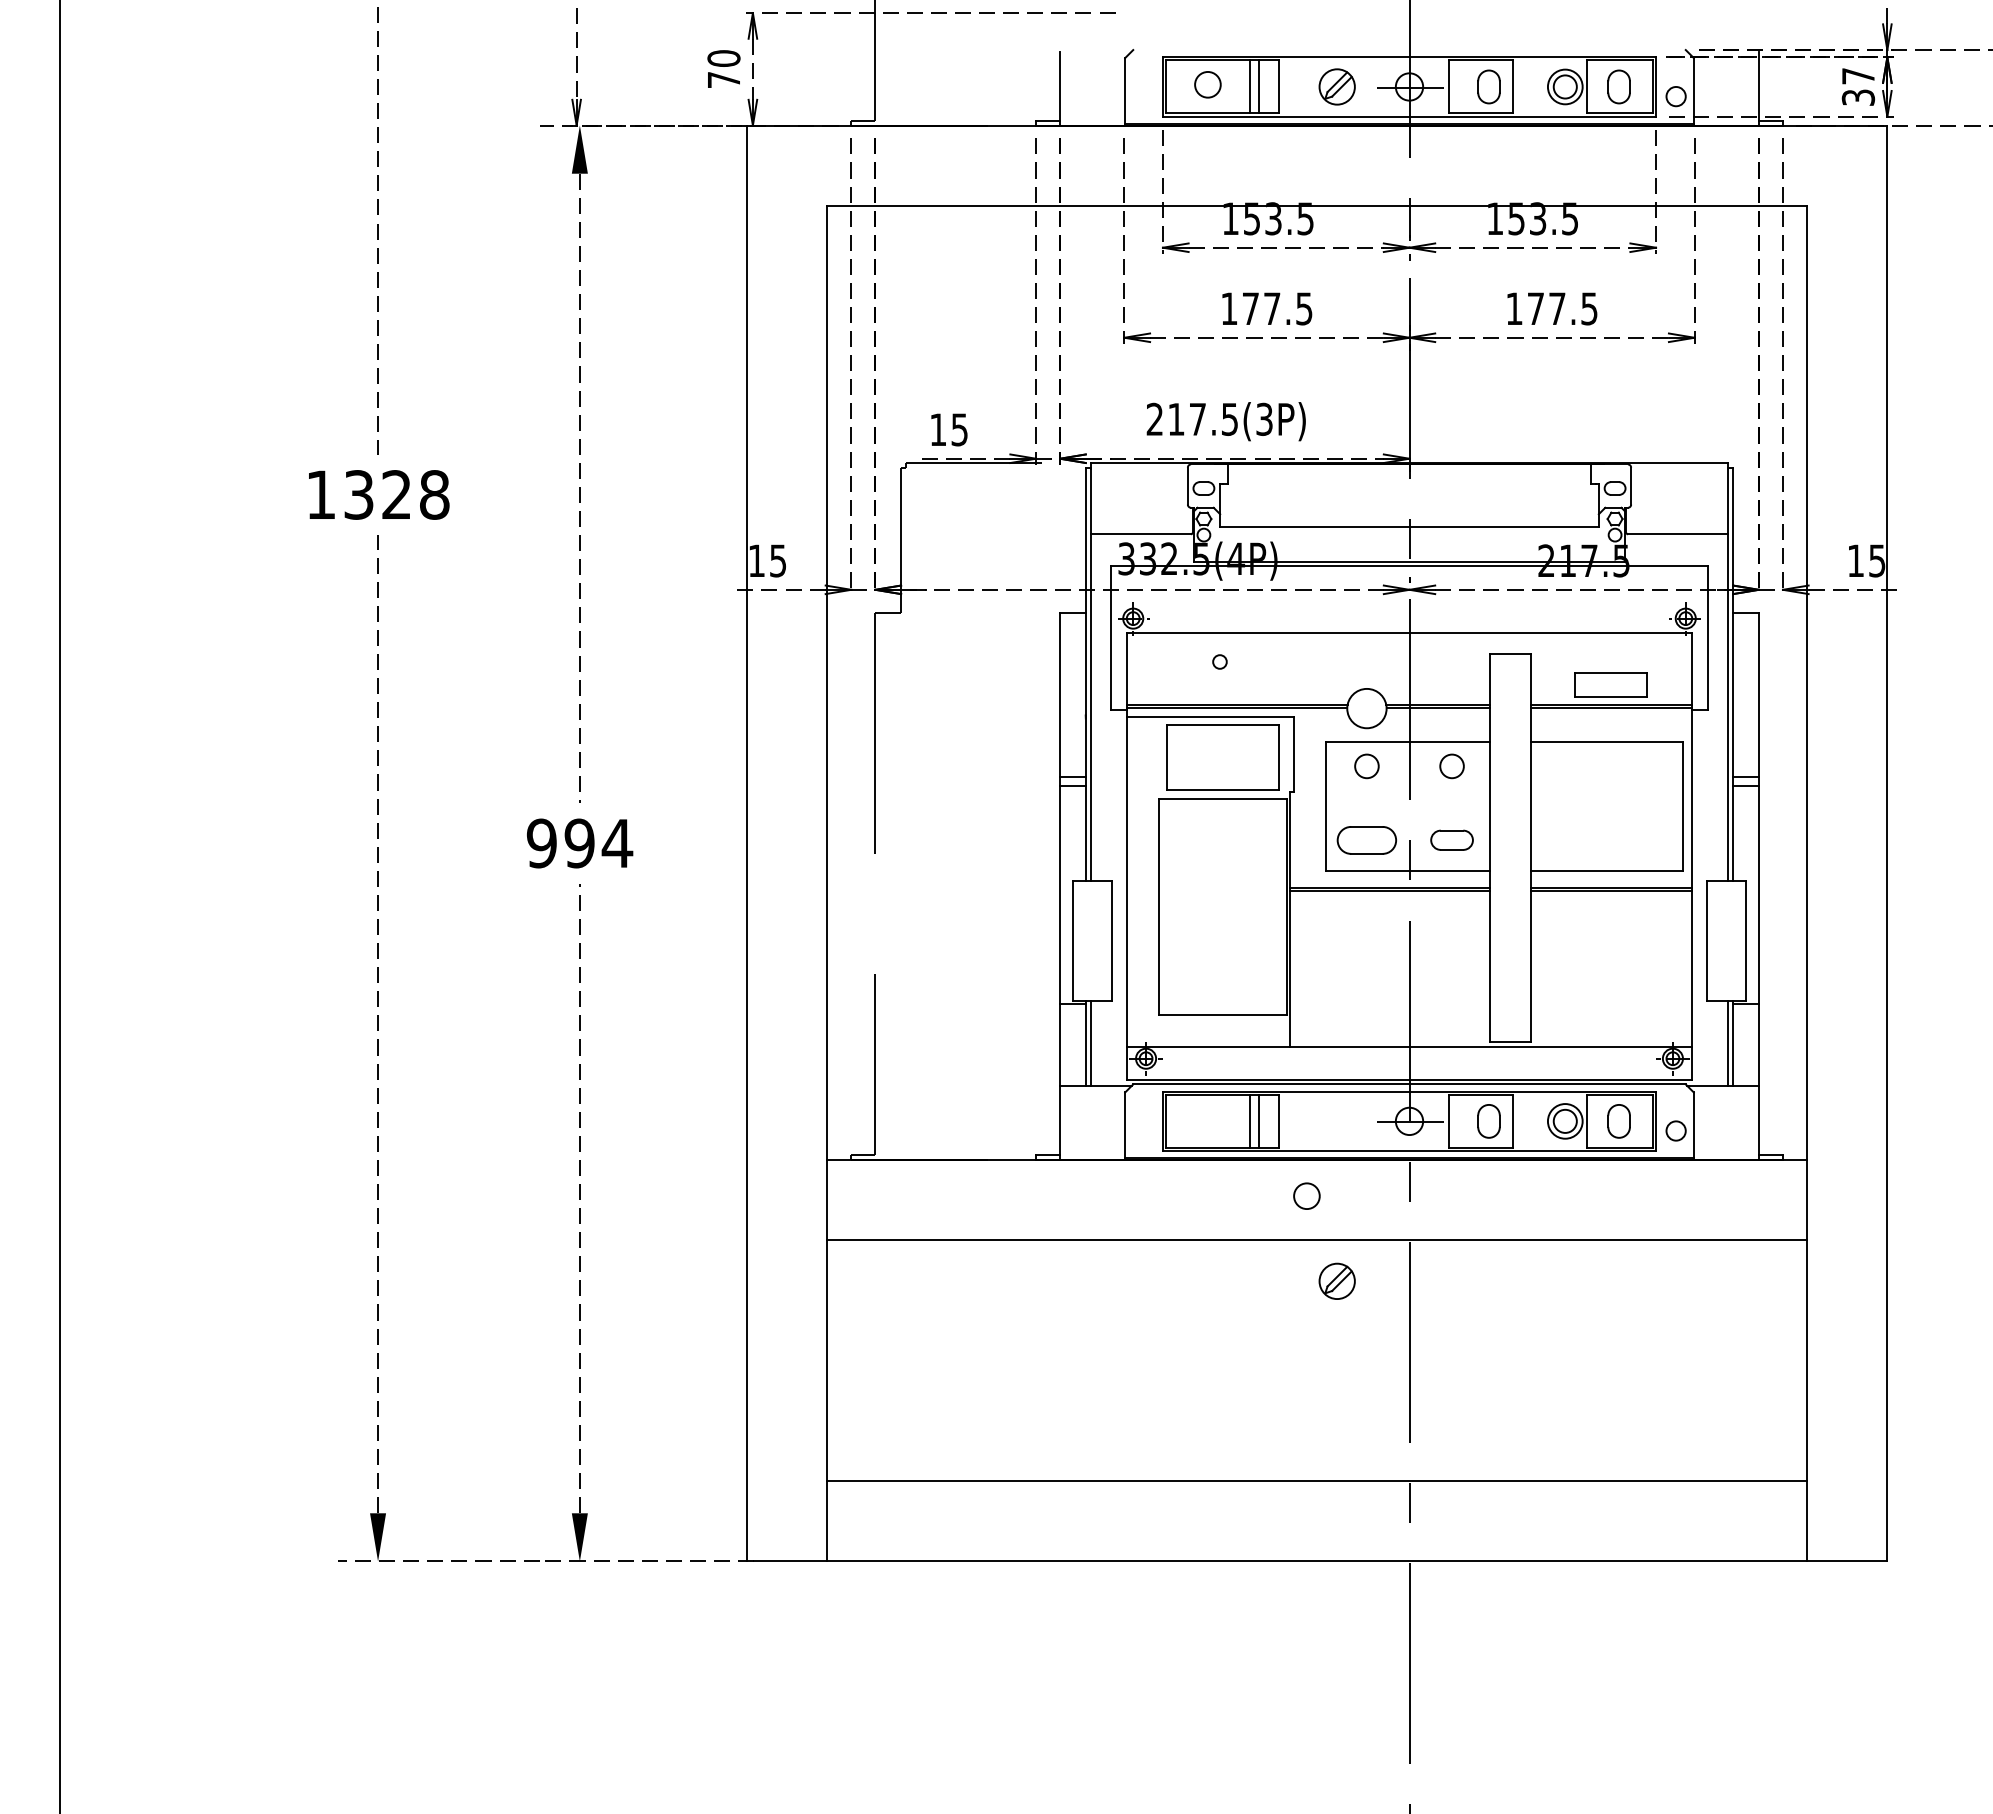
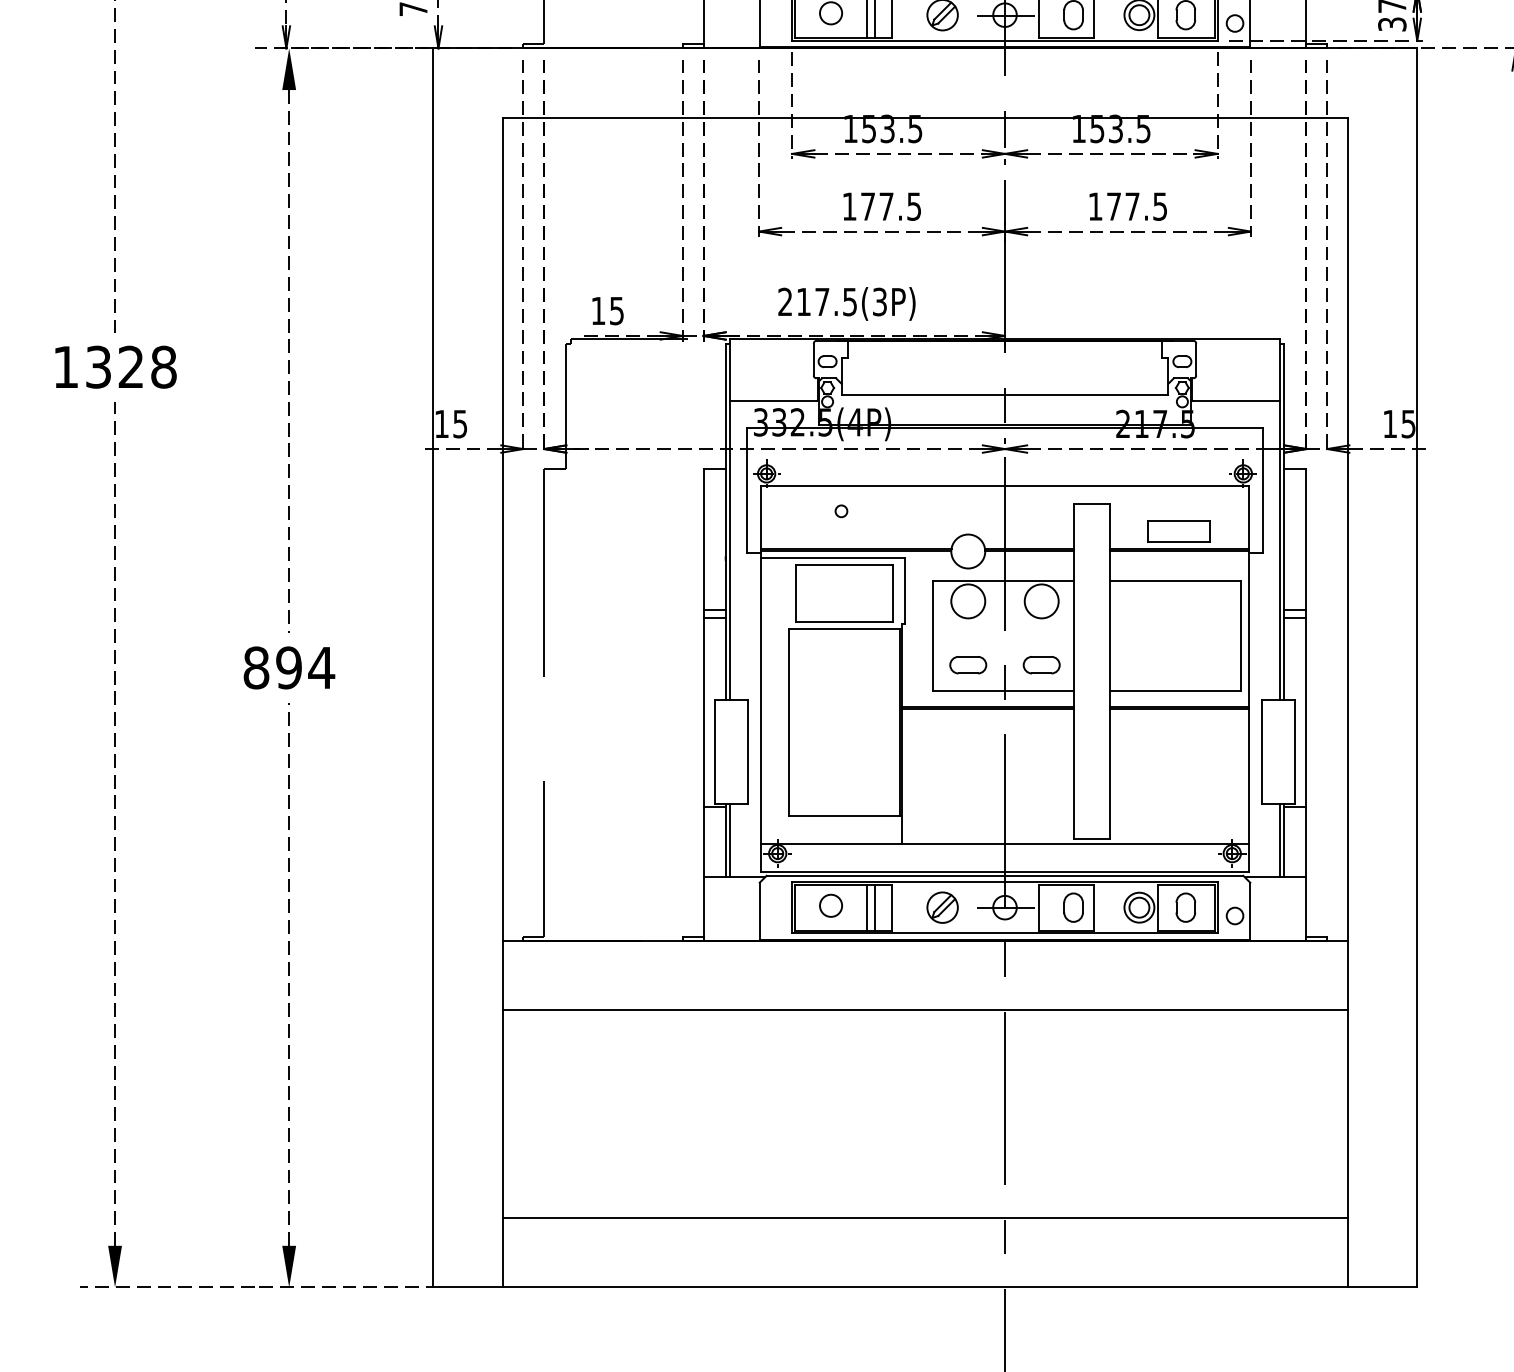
circle: (1366, 766) -> (967, 601), size x1.67
circle: (1451, 766) -> (1041, 601), size x1.67
part: (1366, 839) -> (967, 664), size x0.71
text: (541, 843) -> (256, 667), 994 -> 894
circle: (1306, 1195) -> (830, 905), moved
part: (1336, 1280) -> (942, 906), moved

